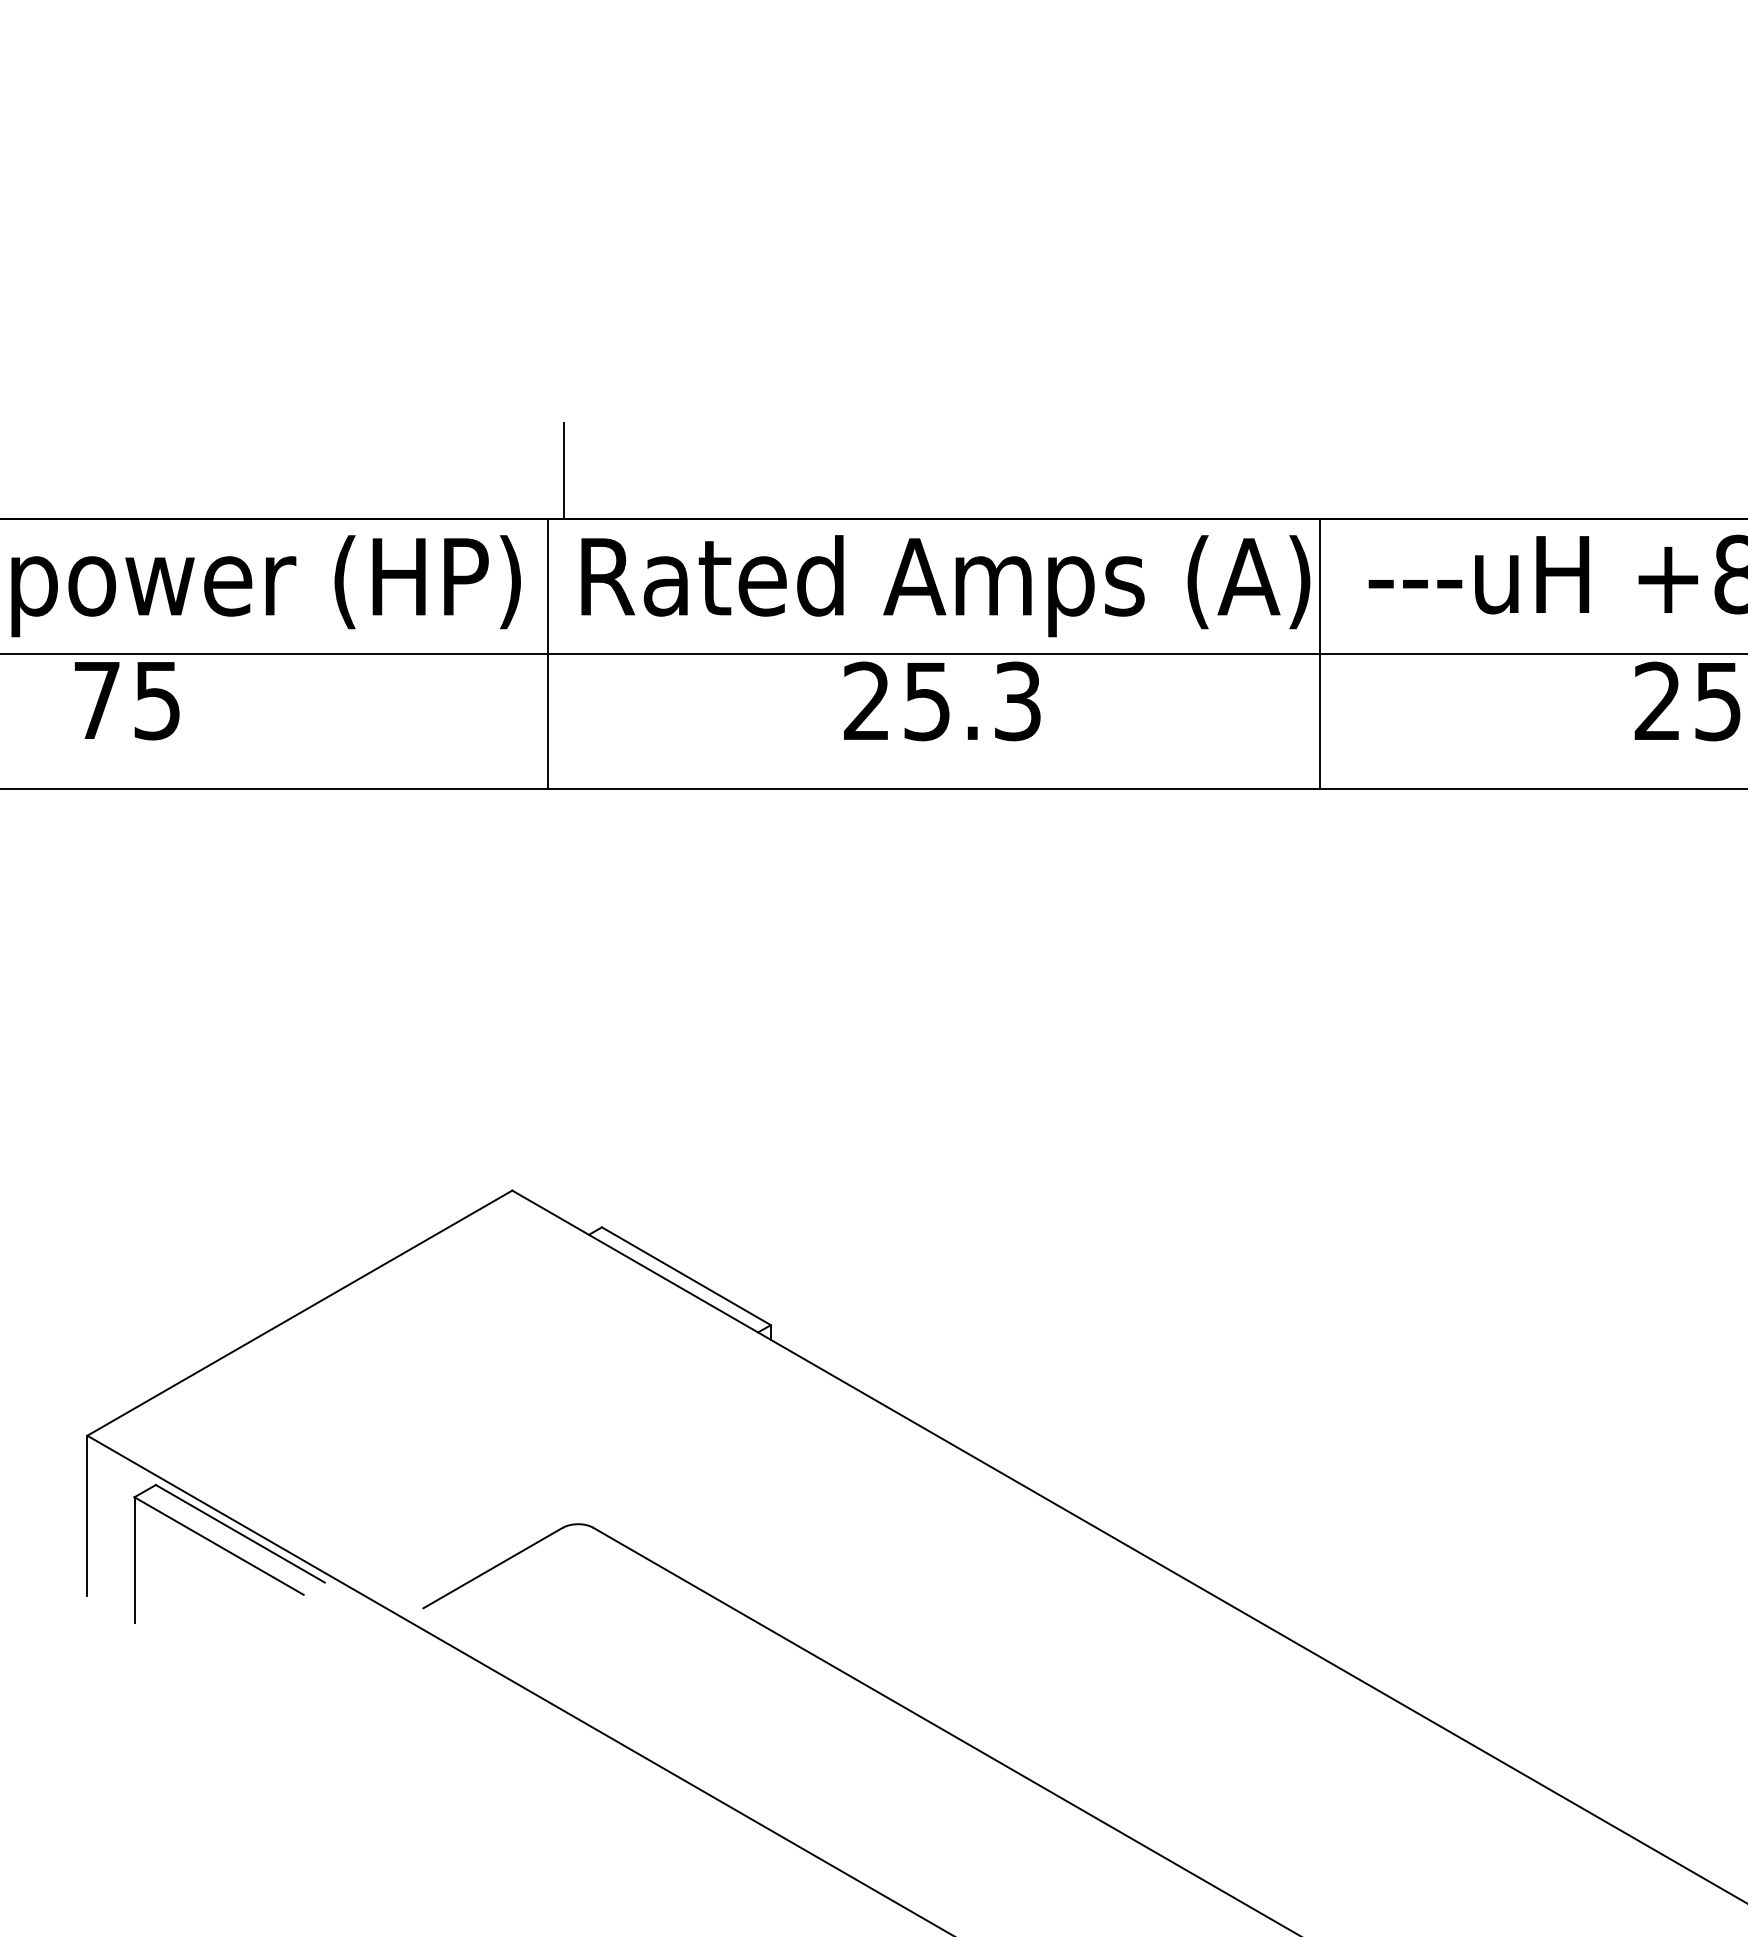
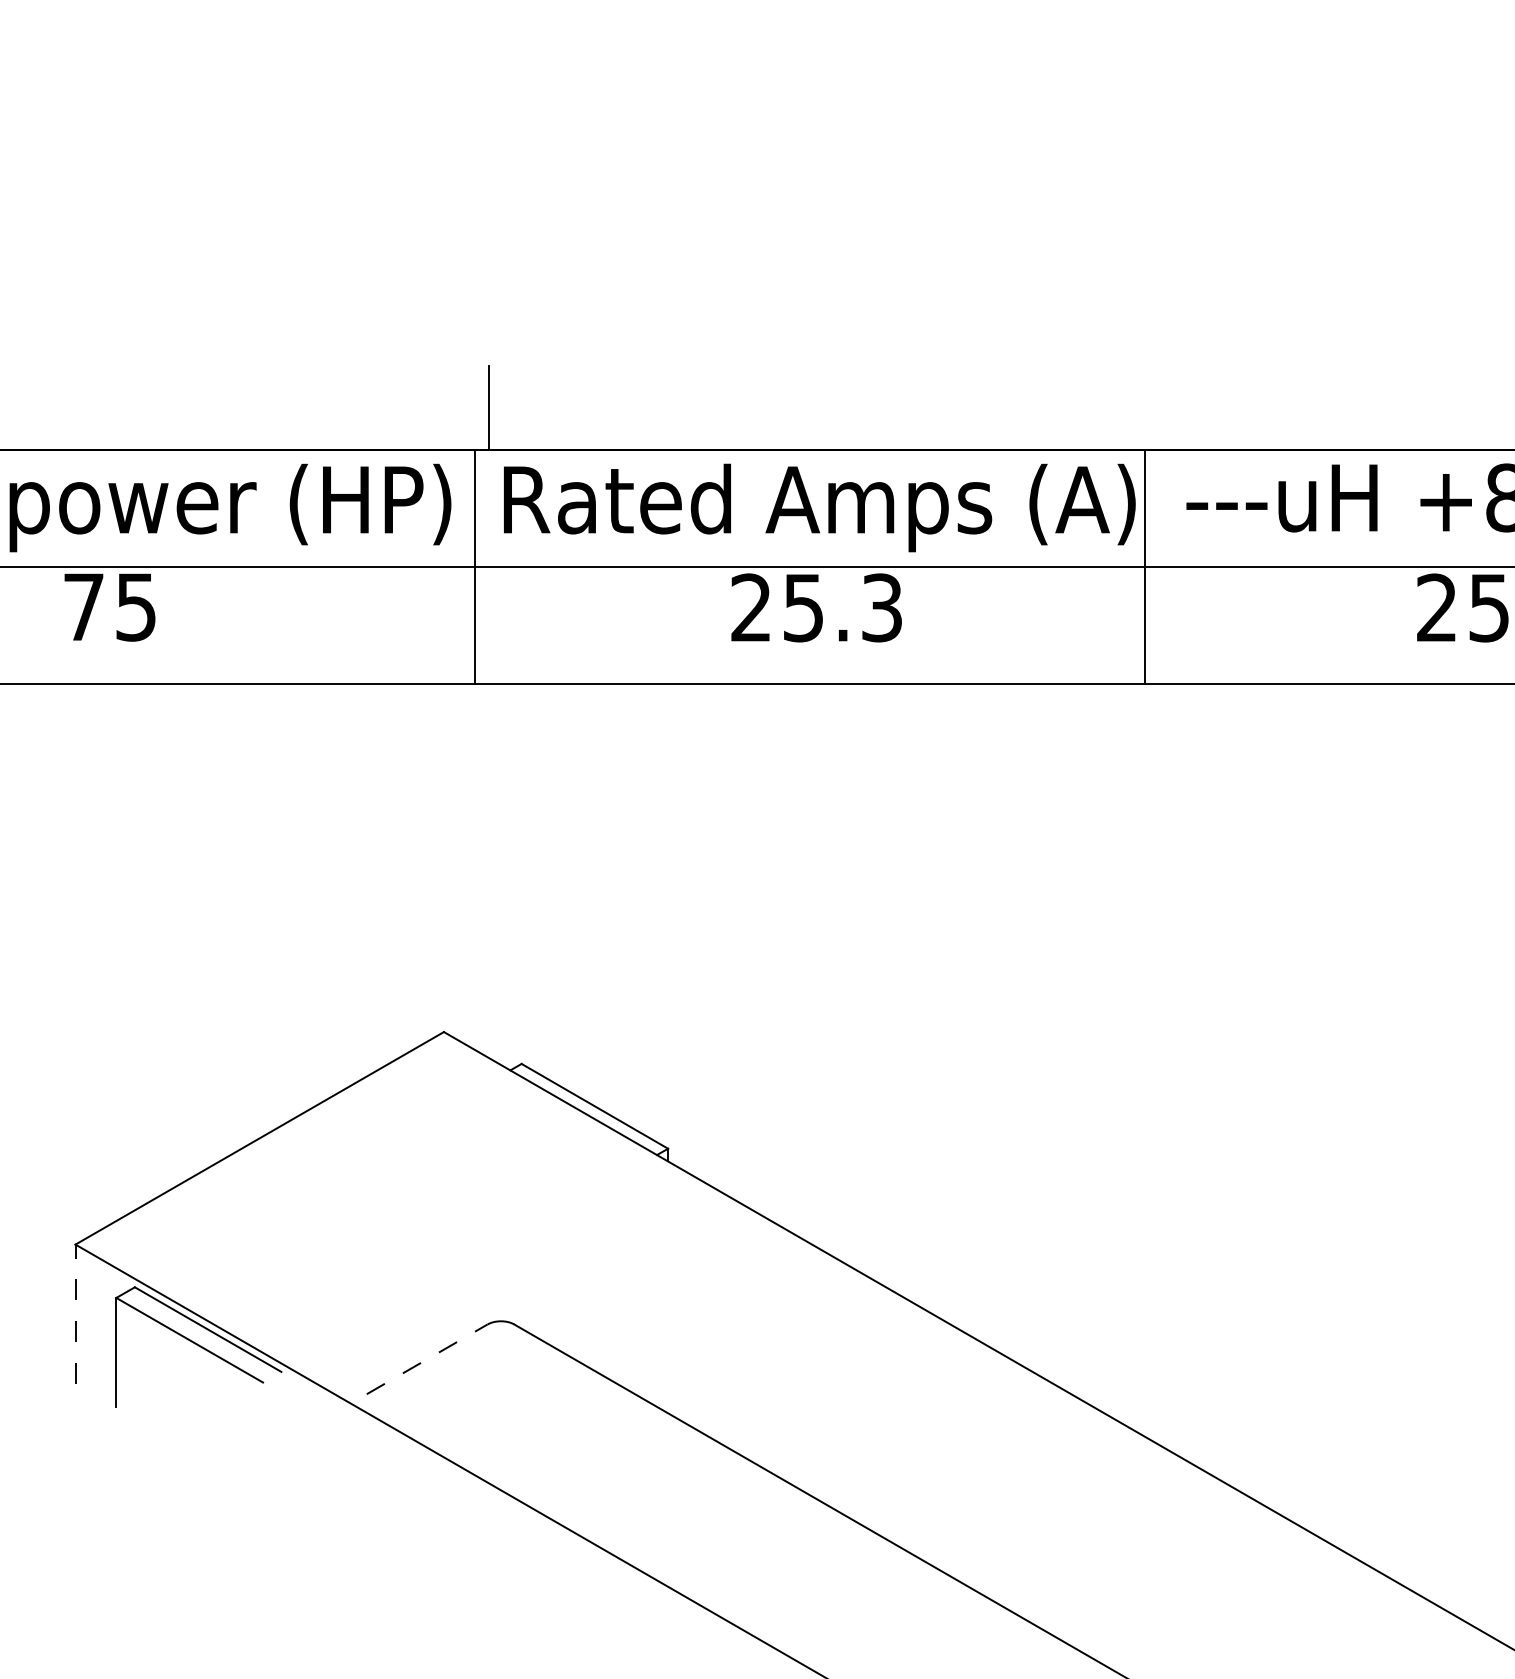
line: (87, 1515) -> (75, 1313), solid -> dashed
line: (493, 1567) -> (427, 1358), solid -> dashed

